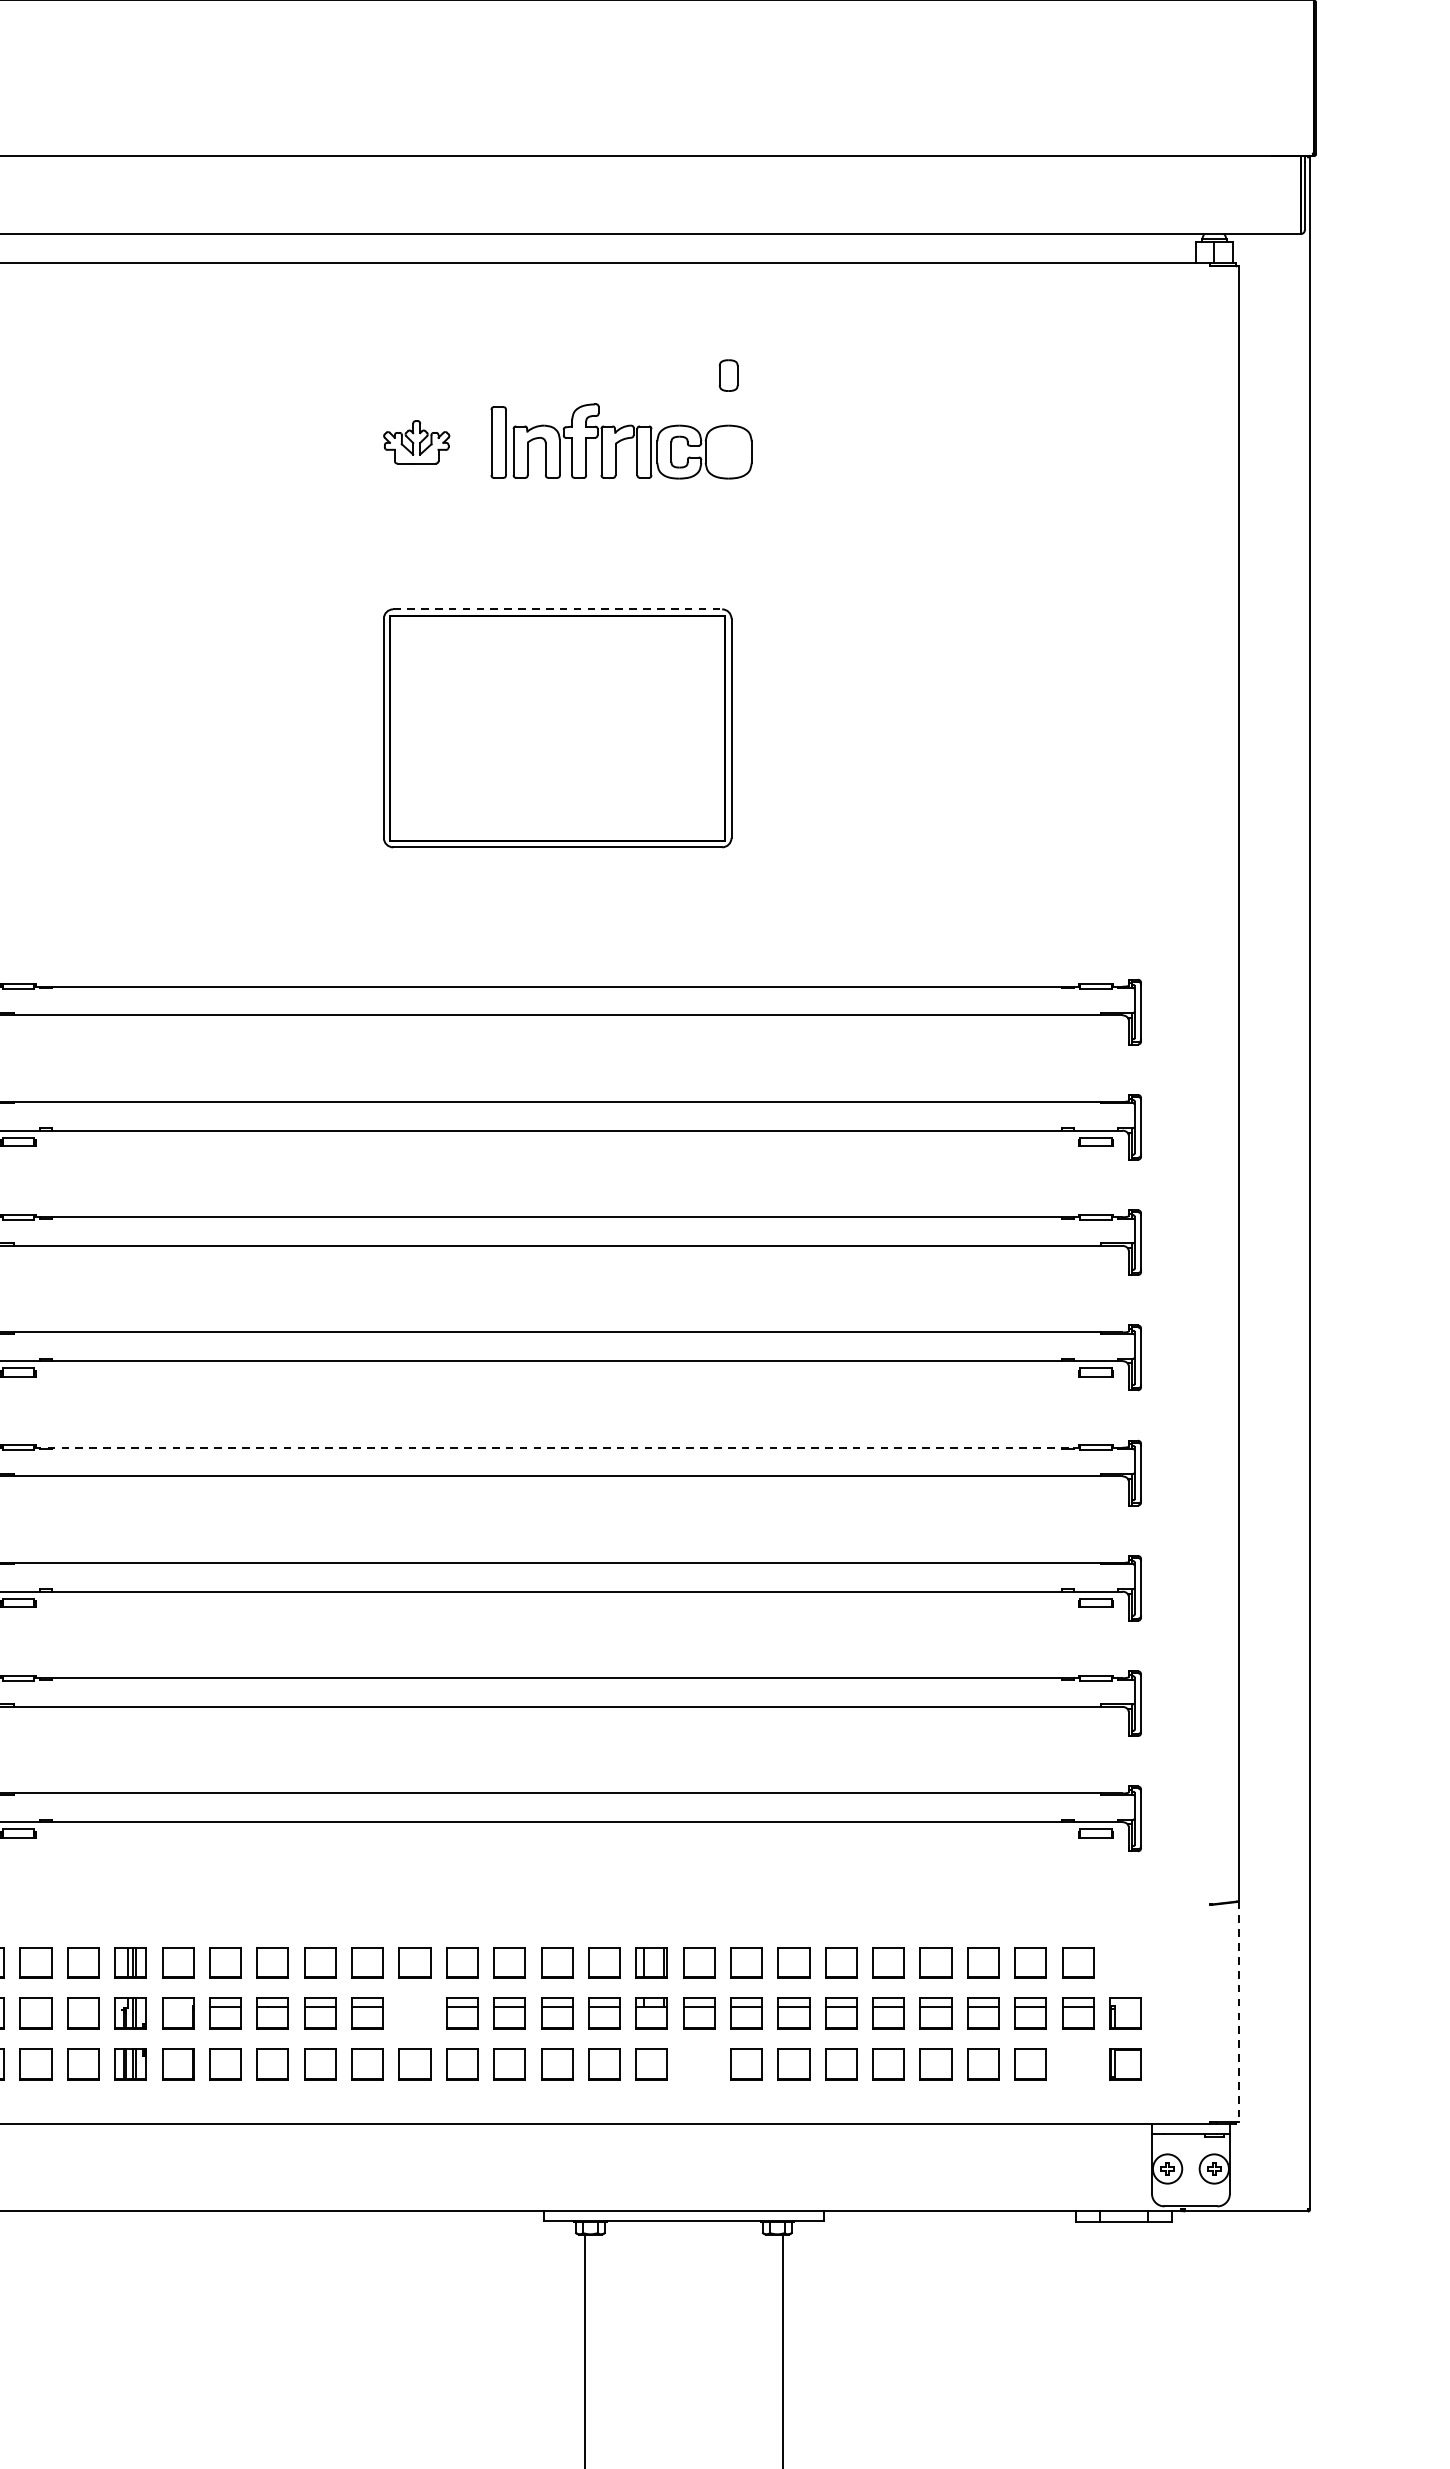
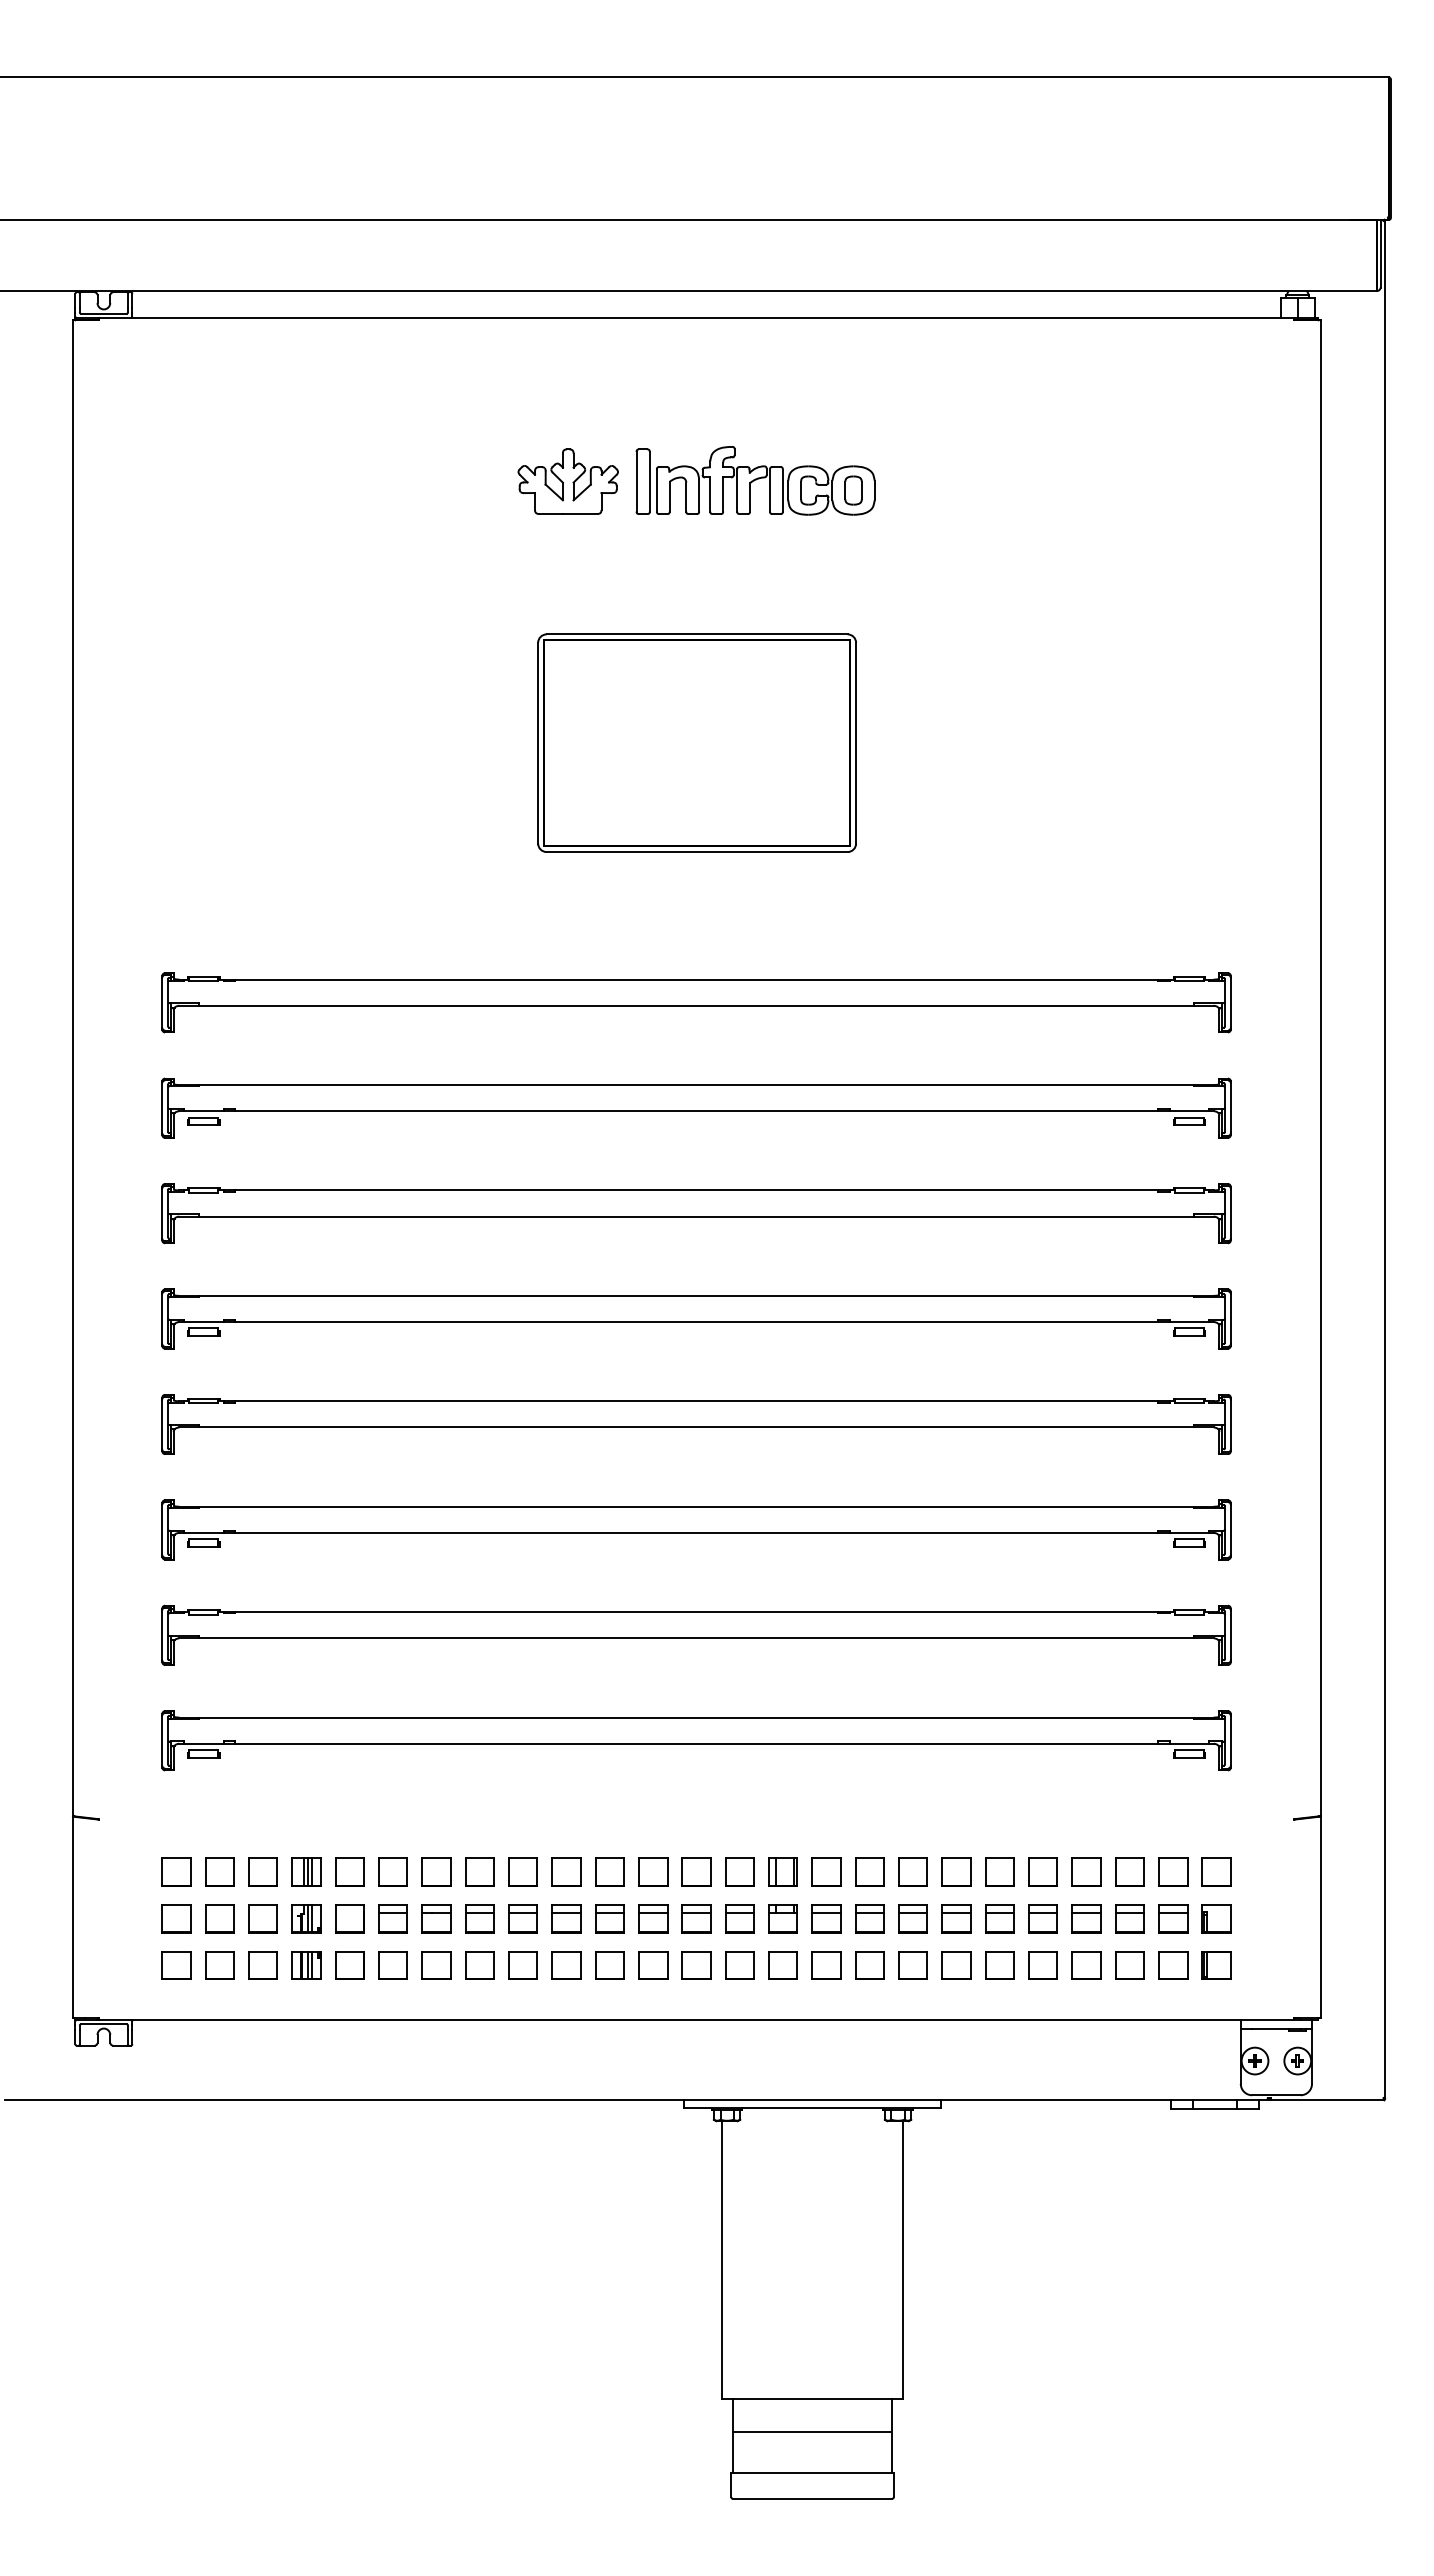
part: (728, 375) -> (853, 490), moved
part: (415, 442) -> (567, 481), size x1.67
line: (558, 609) -> (697, 634), dashed -> solid
line: (557, 1447) -> (696, 1401), dashed -> solid
part: (1125, 1961) -> (1216, 1871), added
line: (1239, 2012) -> (1320, 1917), dashed -> solid
part: (414, 2013) -> (566, 1918), added
part: (699, 2064) -> (826, 1965), added
part: (1078, 2064) -> (1173, 1965), added

